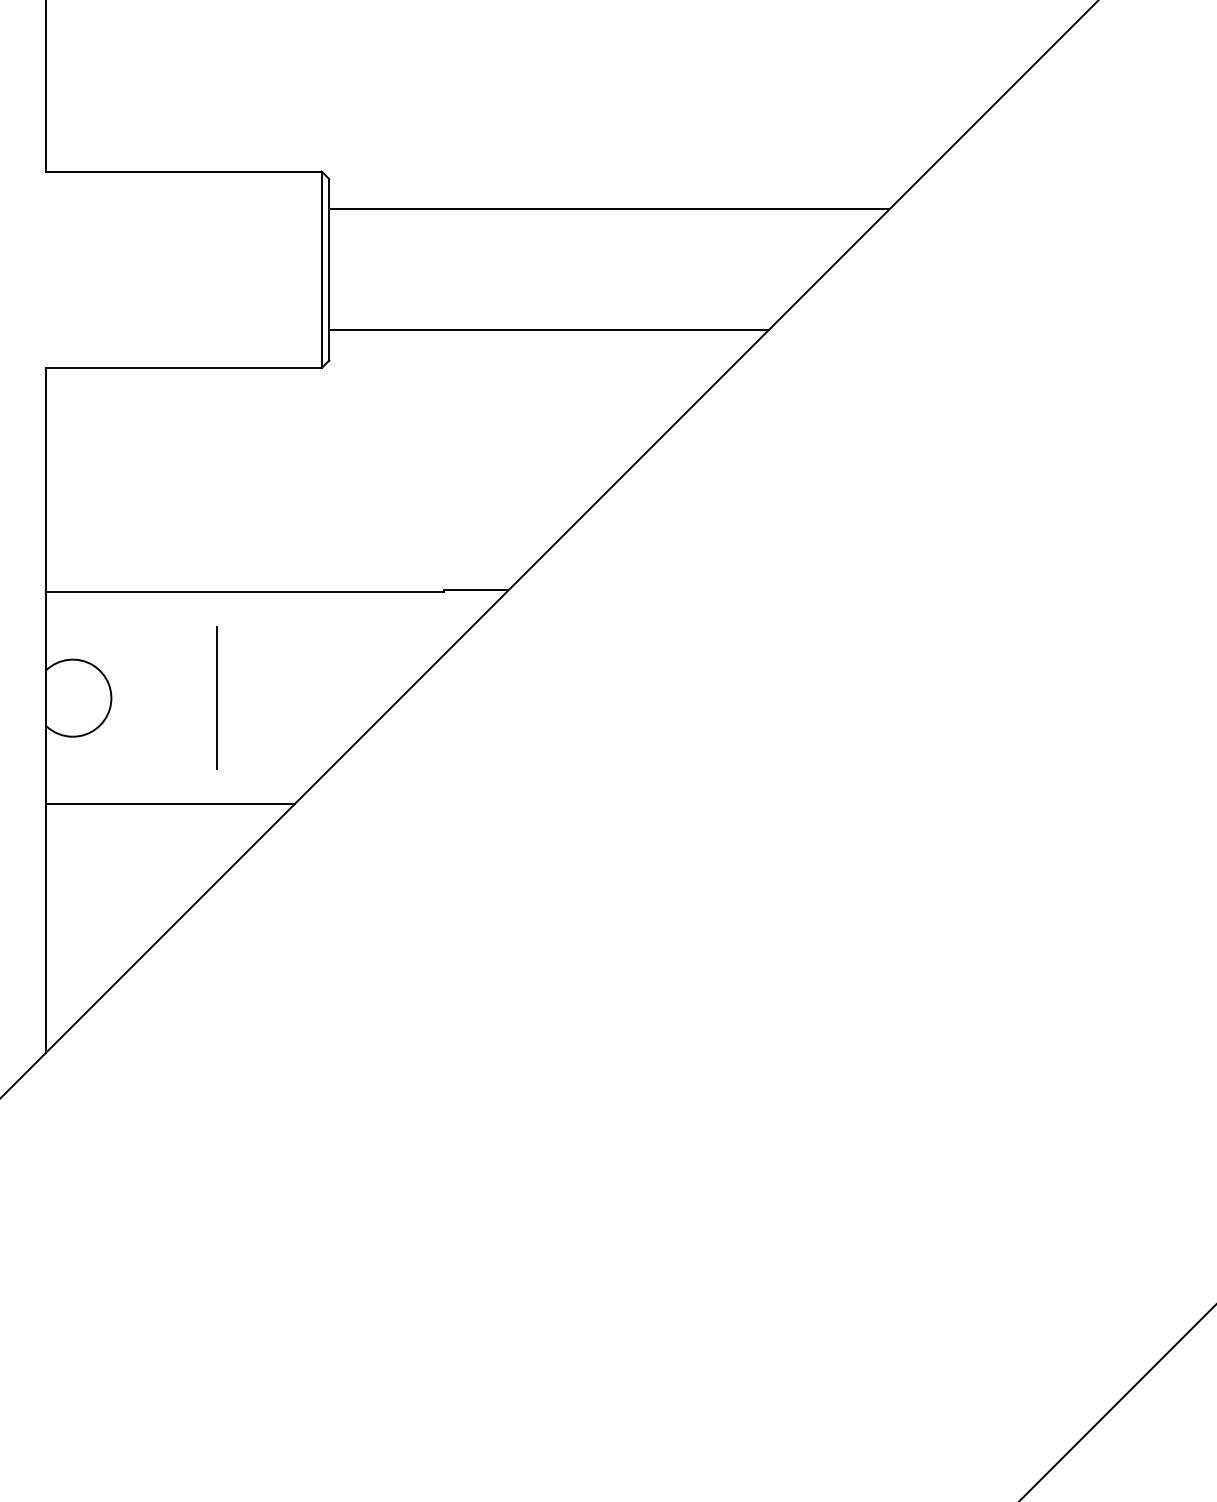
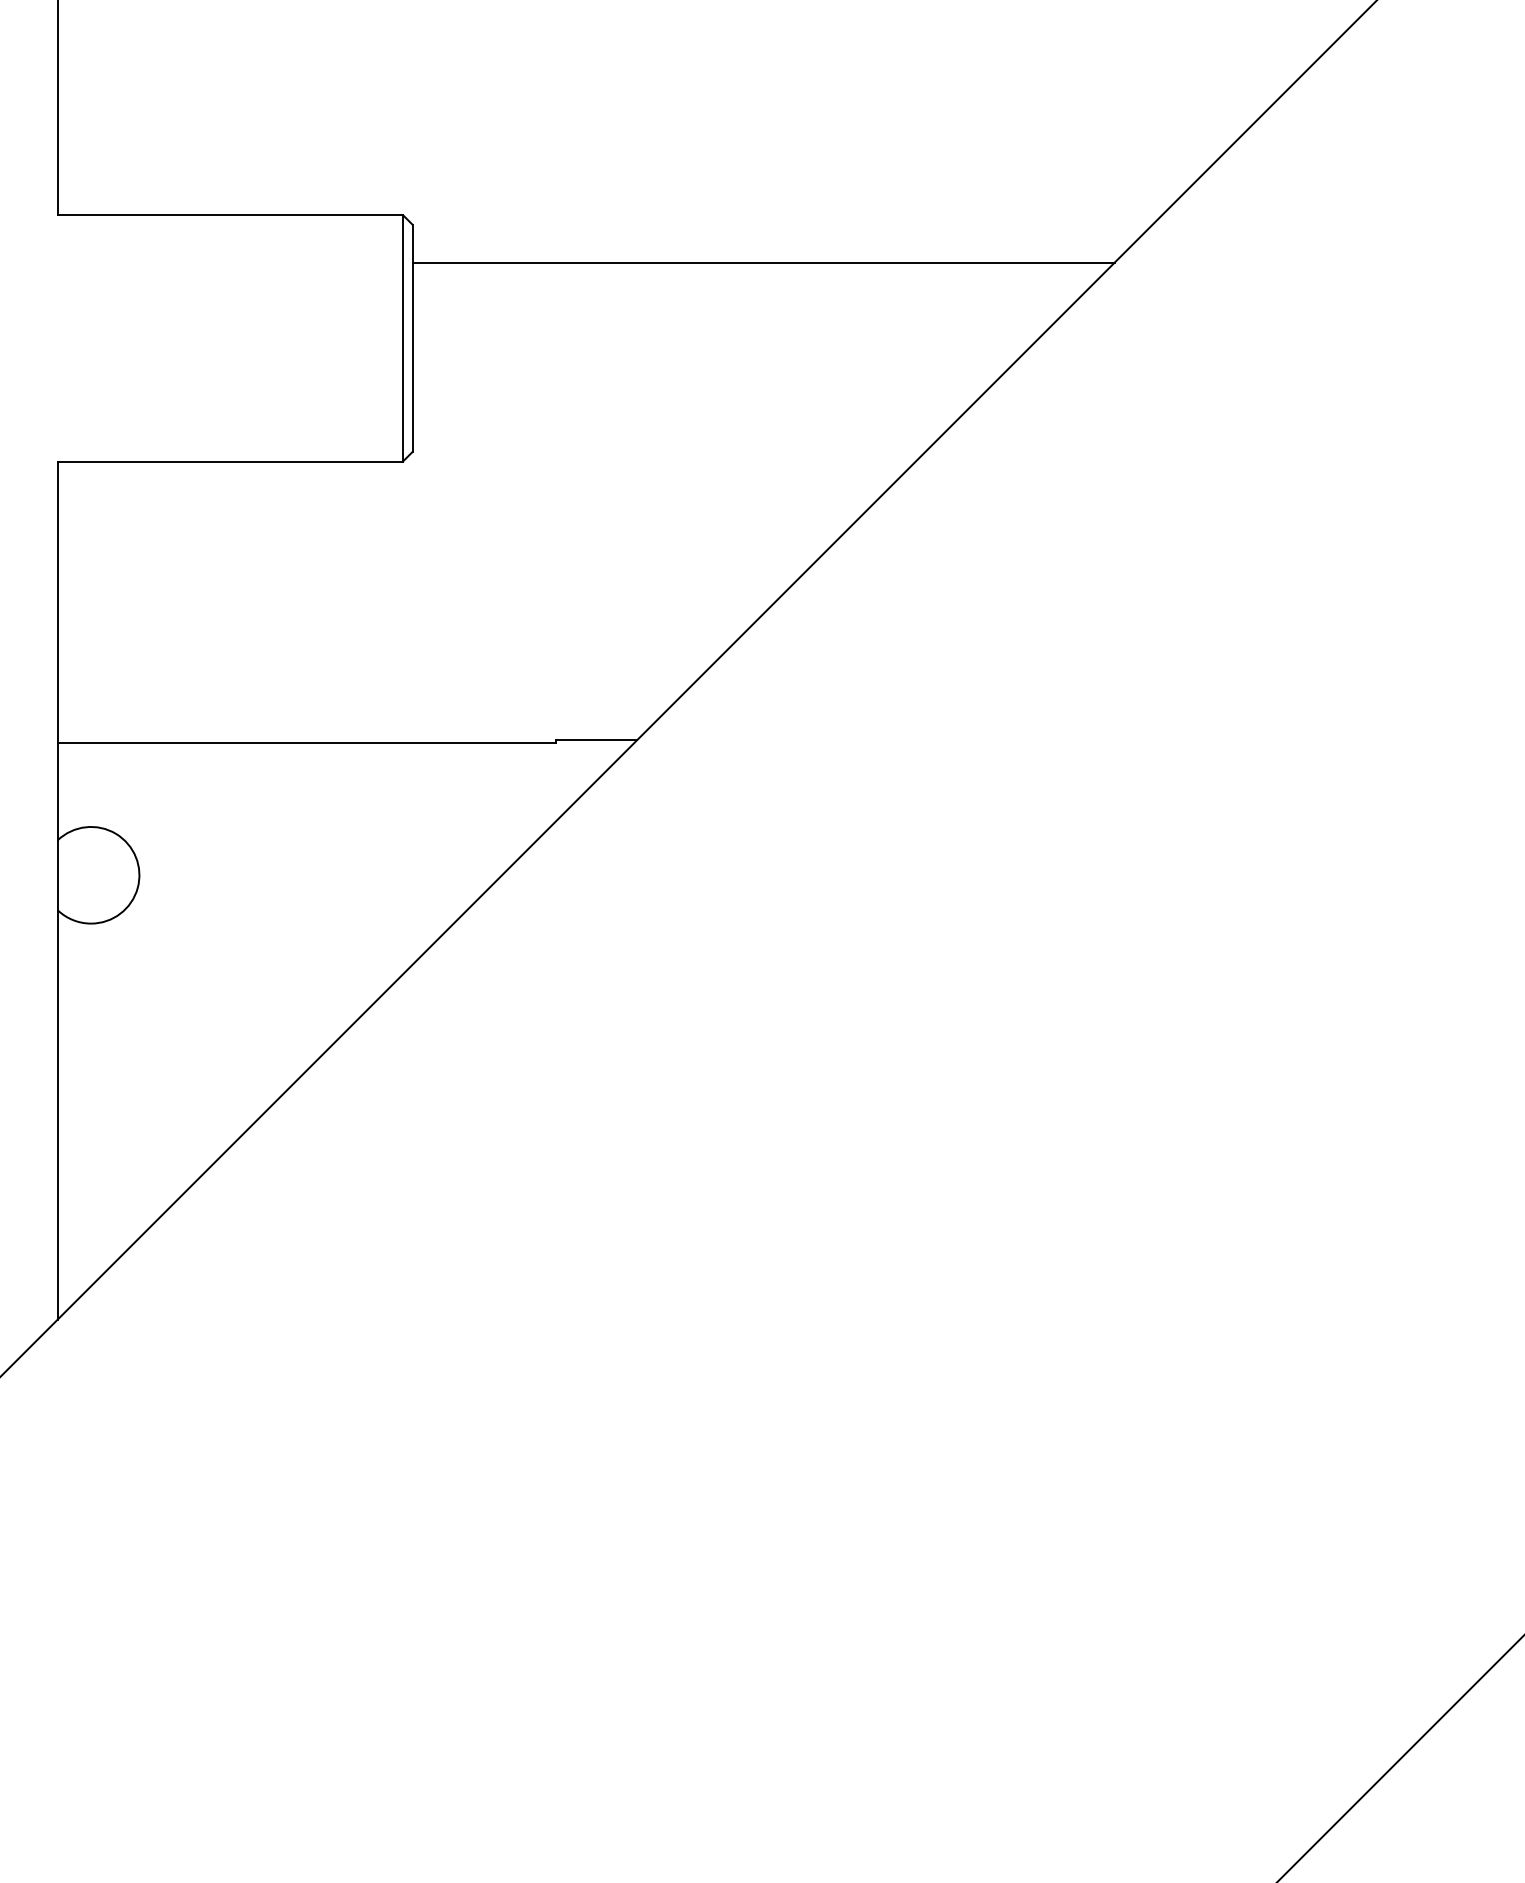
line: (548, 330) -> (687, 414), removed
line: (215, 697) -> (270, 874), removed
line: (170, 803) -> (213, 1007), removed

